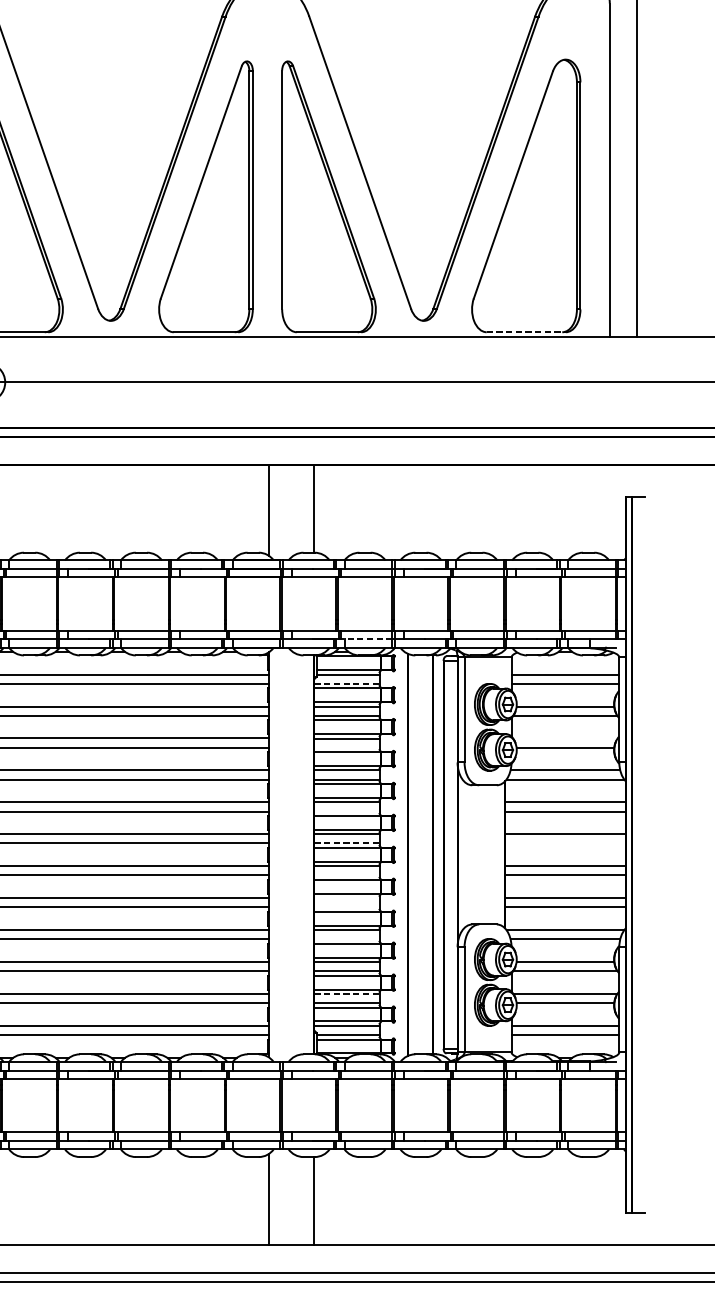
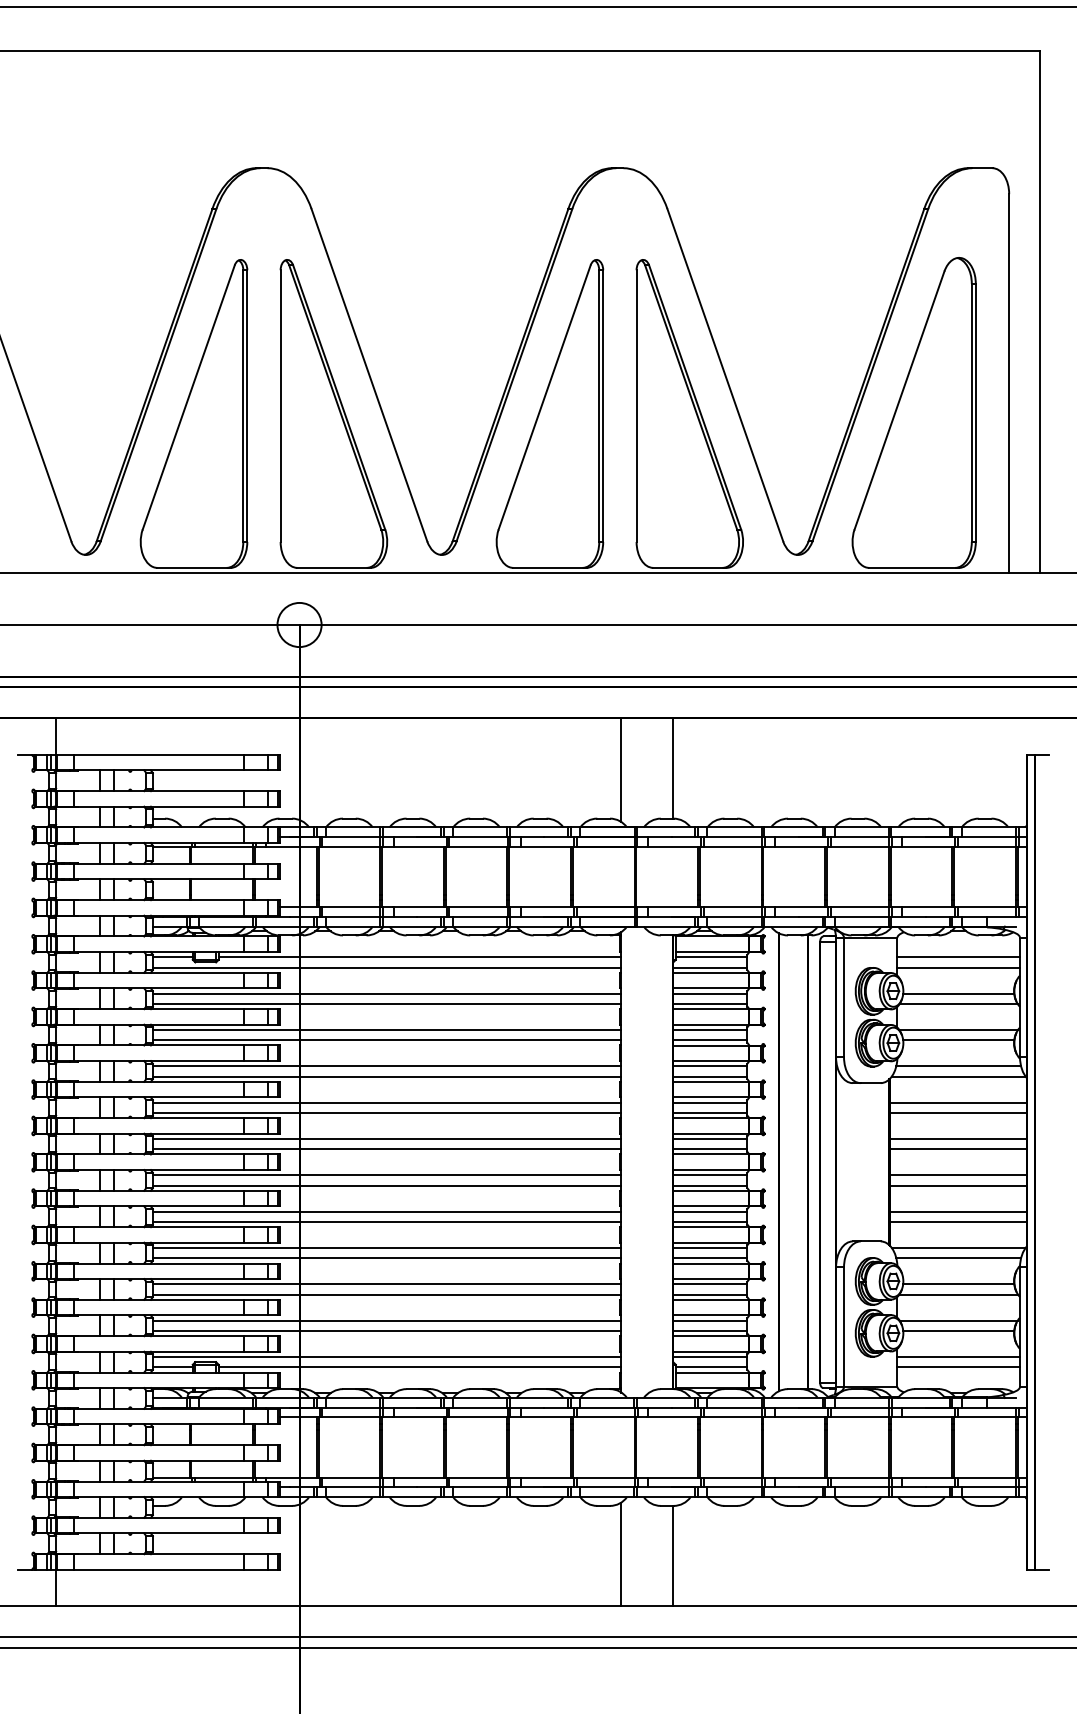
line: (526, 331) -> (914, 567), dashed -> solid
line: (366, 639) -> (732, 917), dashed -> solid
line: (347, 683) -> (710, 967), dashed -> solid
line: (565, 738) -> (958, 1029), added
line: (347, 747) -> (710, 1040), added
line: (347, 811) -> (710, 1112), added
line: (347, 843) -> (710, 1149), dashed -> solid
line: (565, 843) -> (958, 1149), added
line: (347, 875) -> (710, 1185), added
line: (347, 898) -> (710, 1211), added
line: (347, 906) -> (710, 1221), added
line: (347, 939) -> (710, 1258), added
line: (347, 994) -> (710, 1320), dashed -> solid

